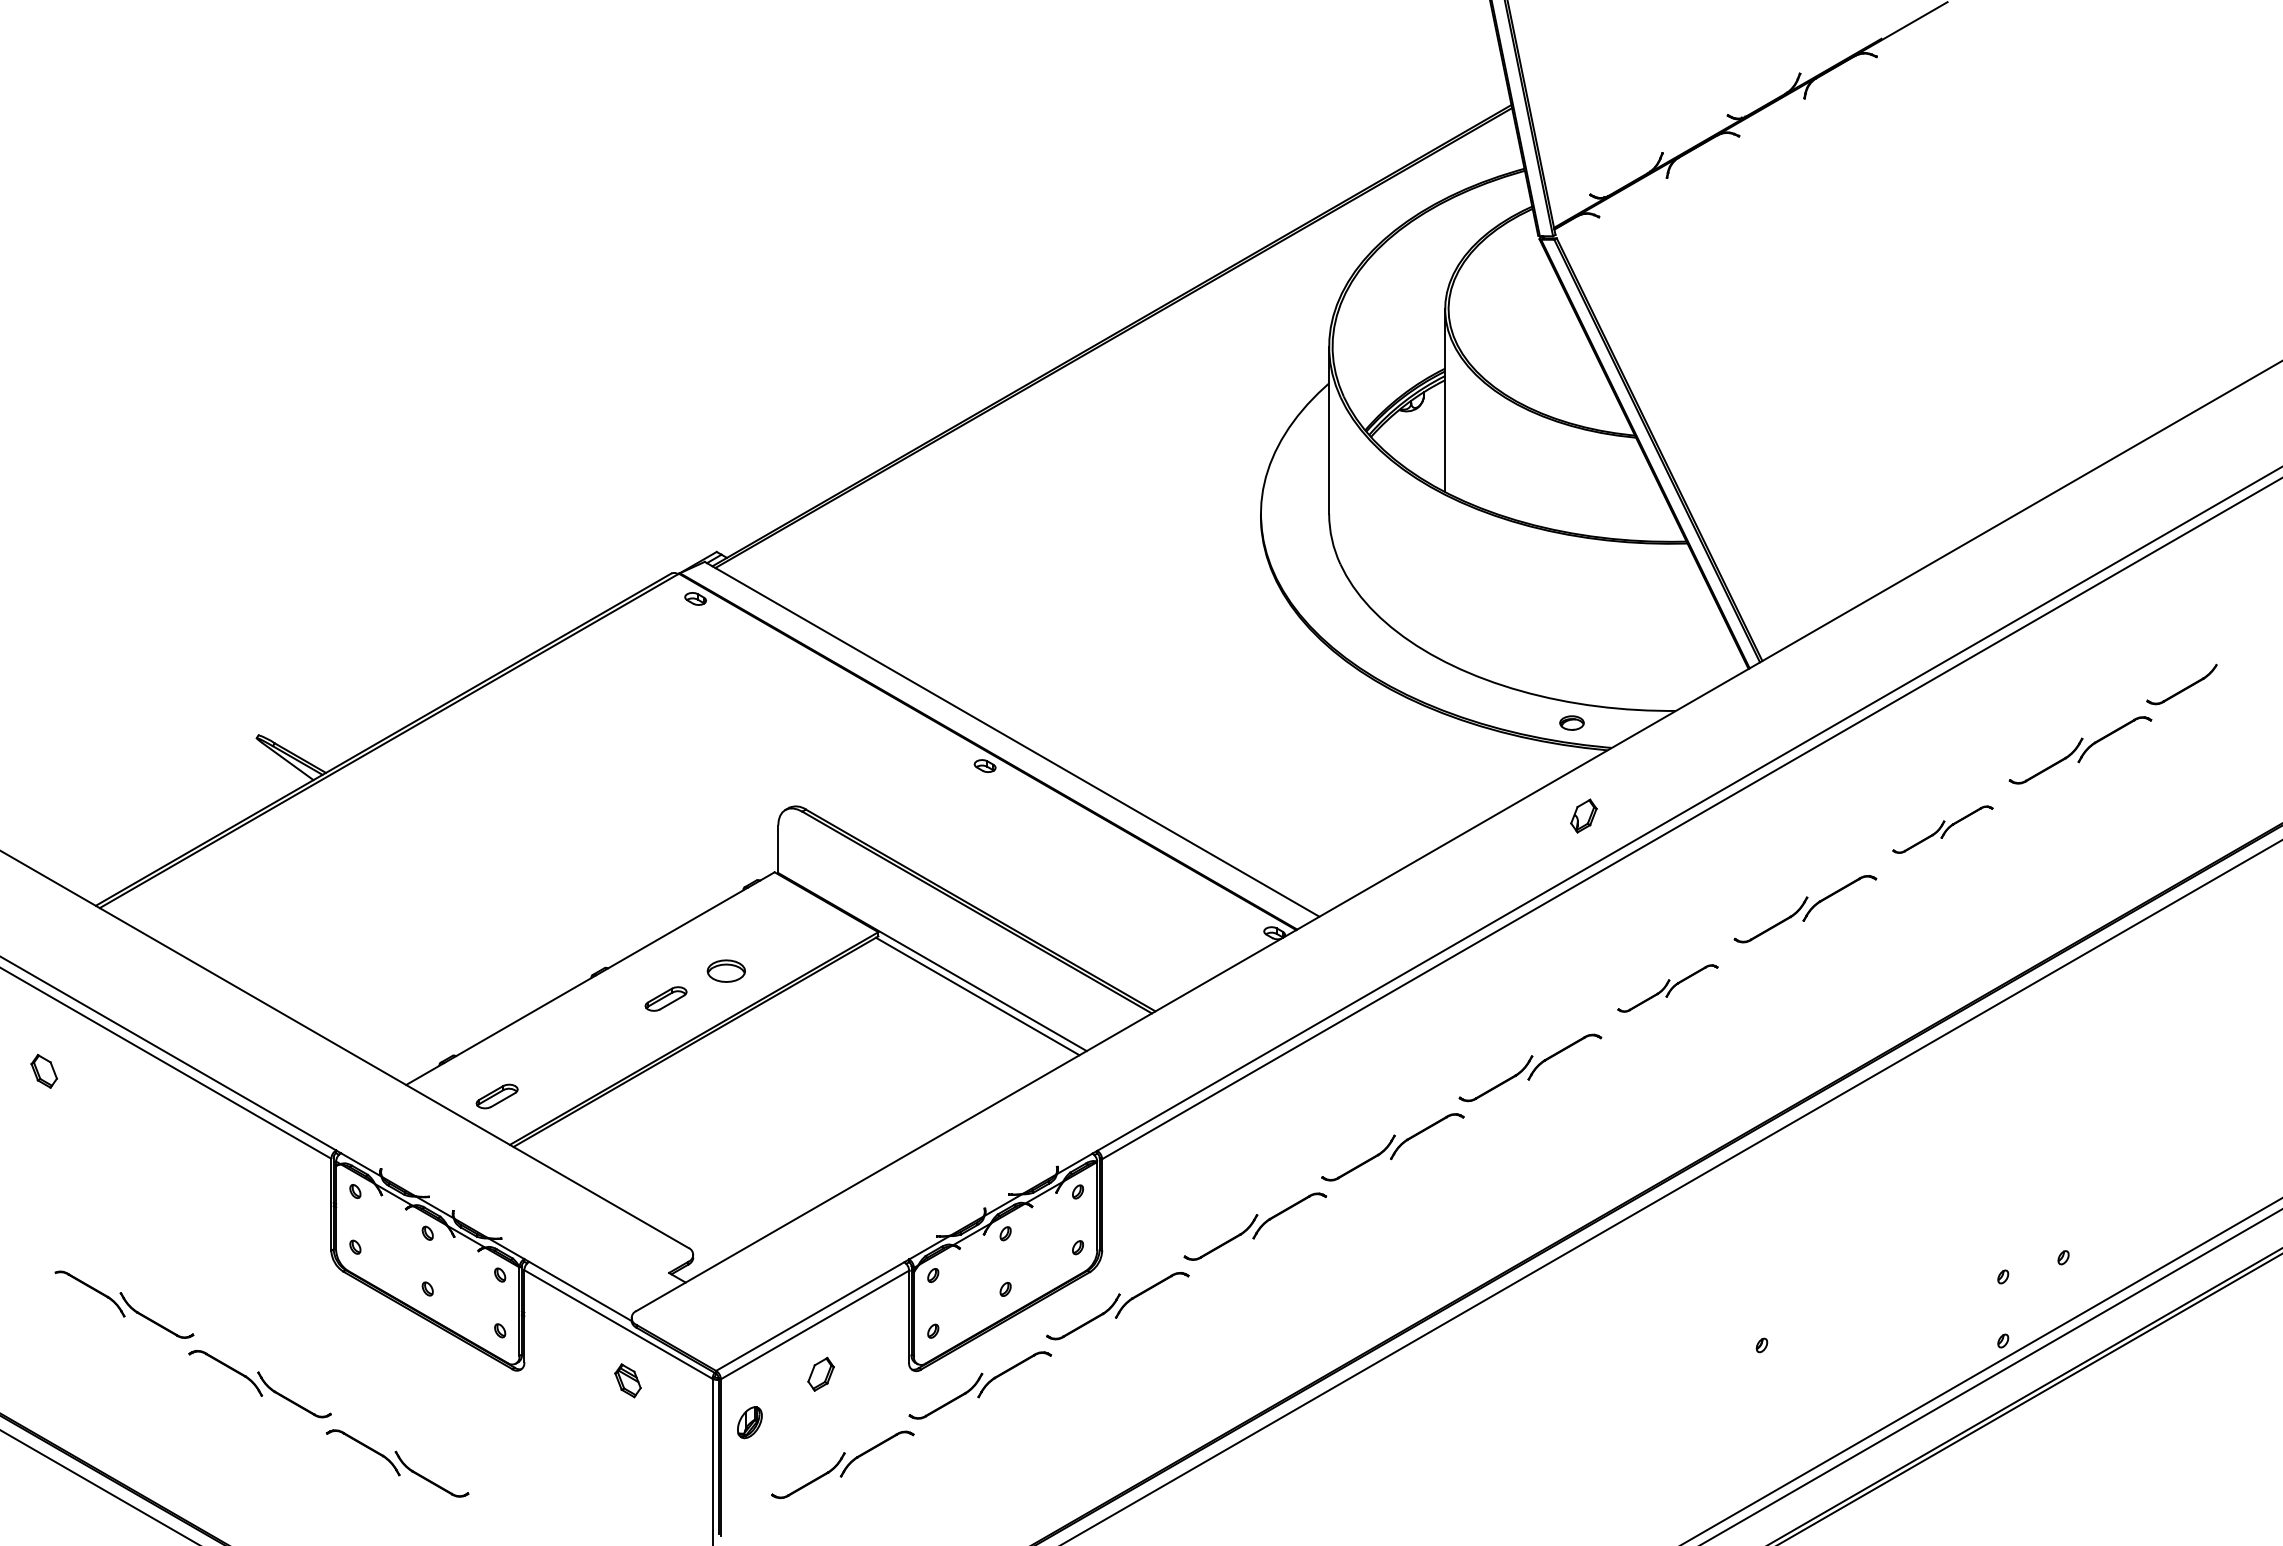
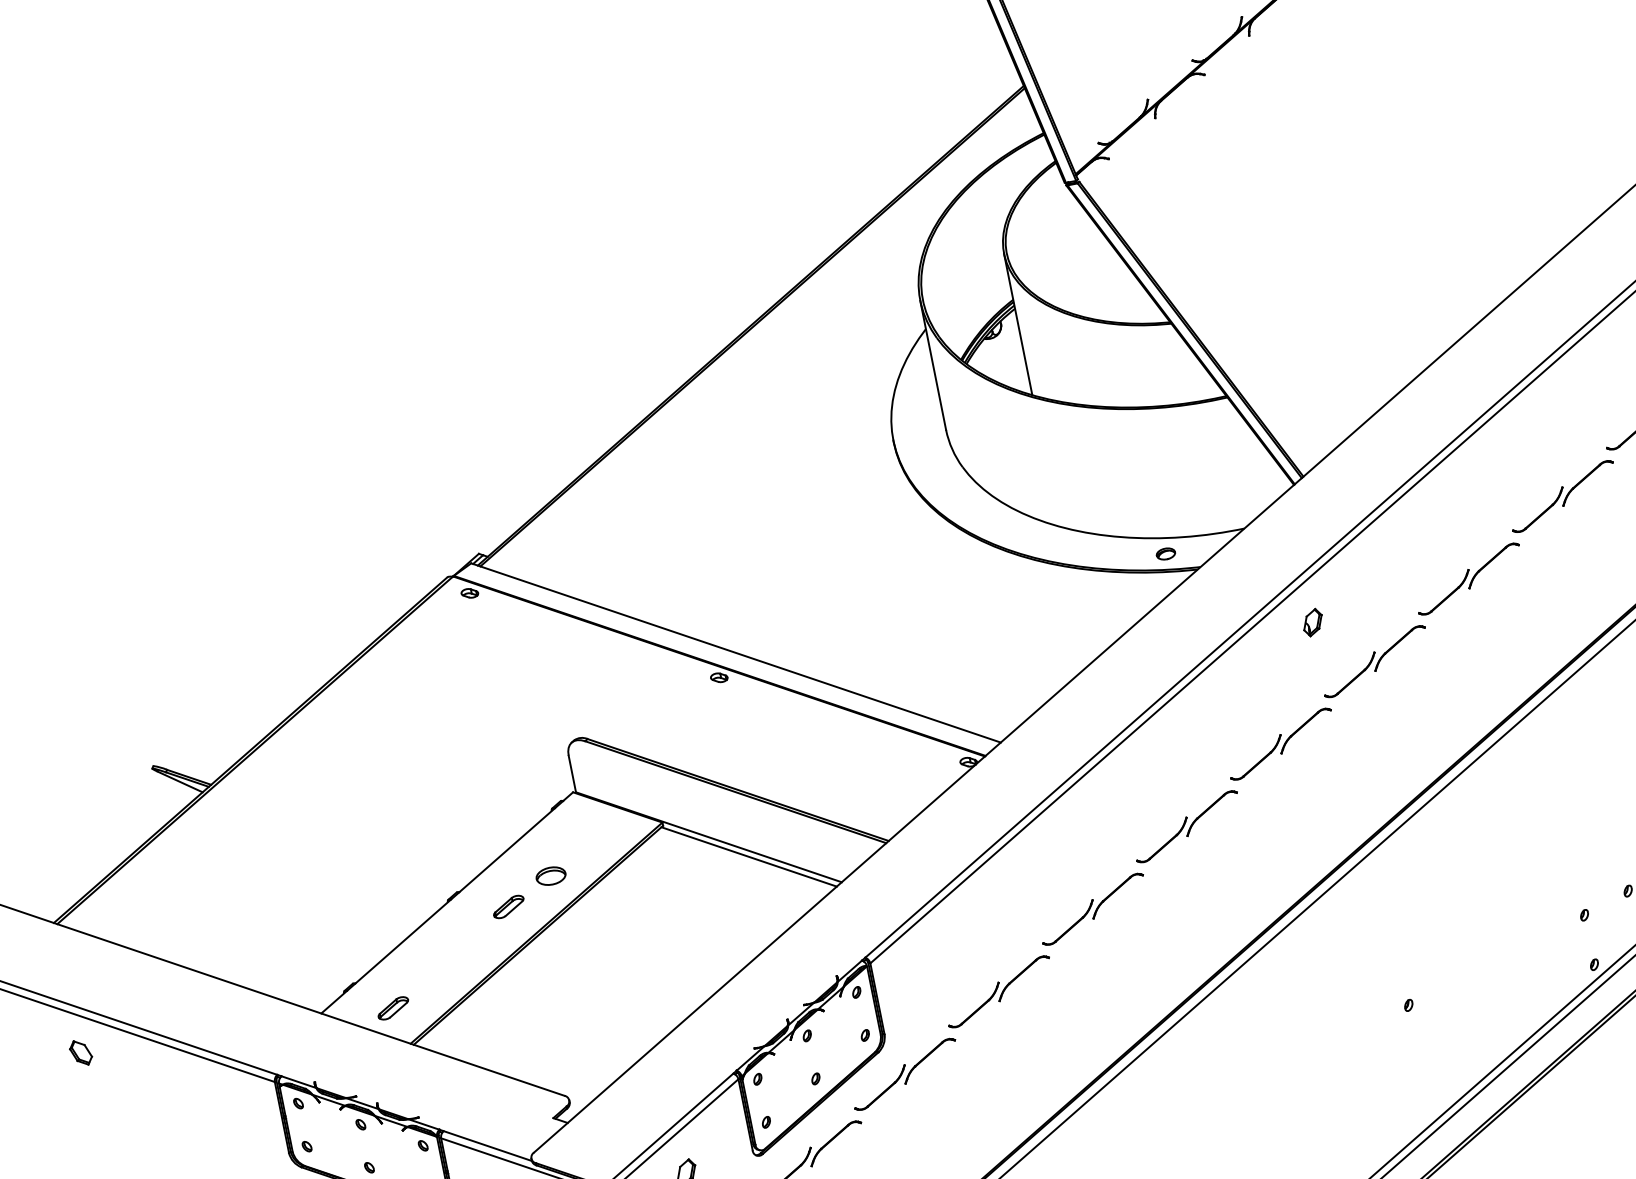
part: (1583, 815) -> (1312, 622), moved
part: (1942, 829) -> (1468, 579), size x1.43
part: (1667, 988) -> (1280, 744), size x1.43
part: (43, 1070) -> (80, 1052), moved

